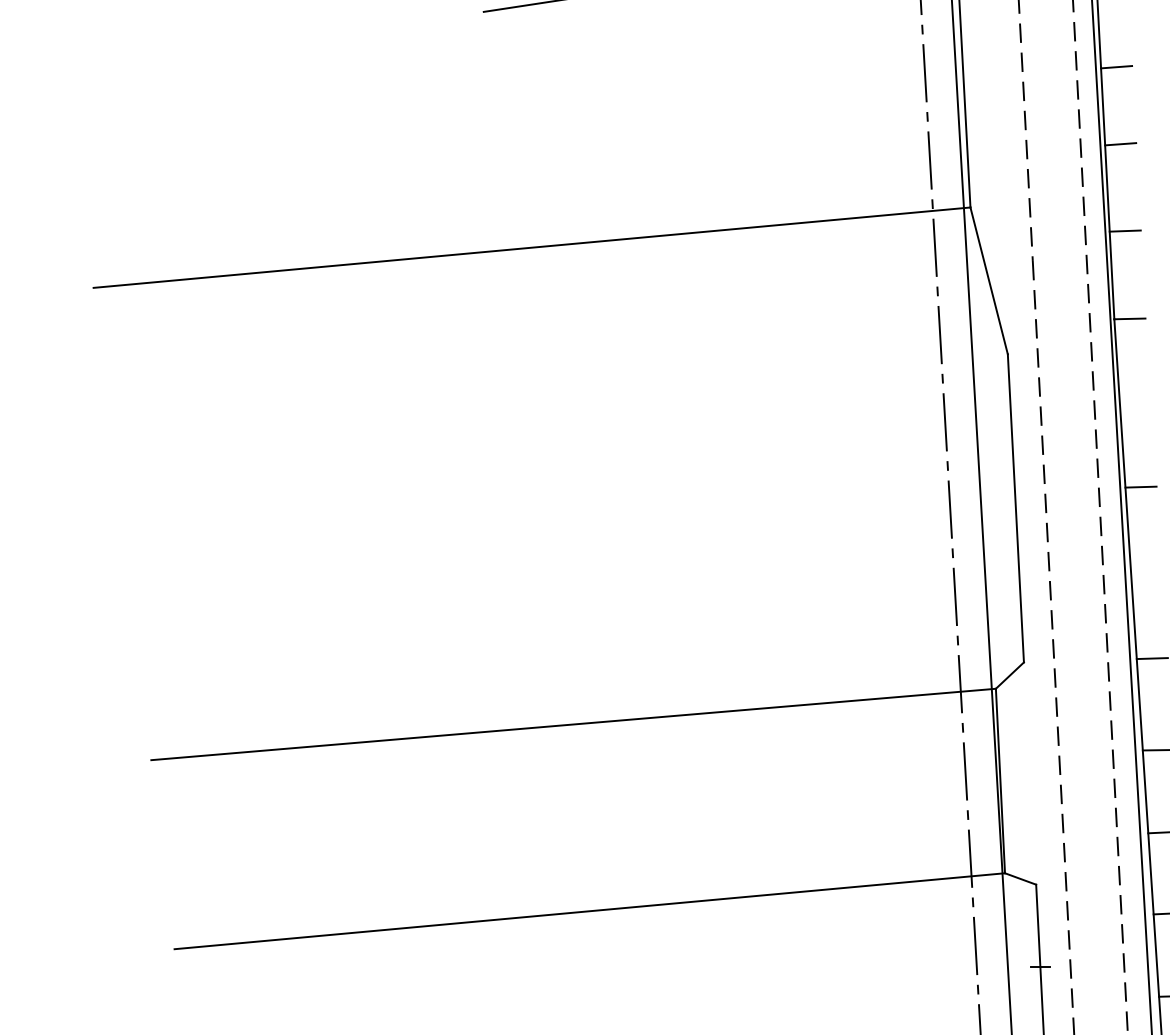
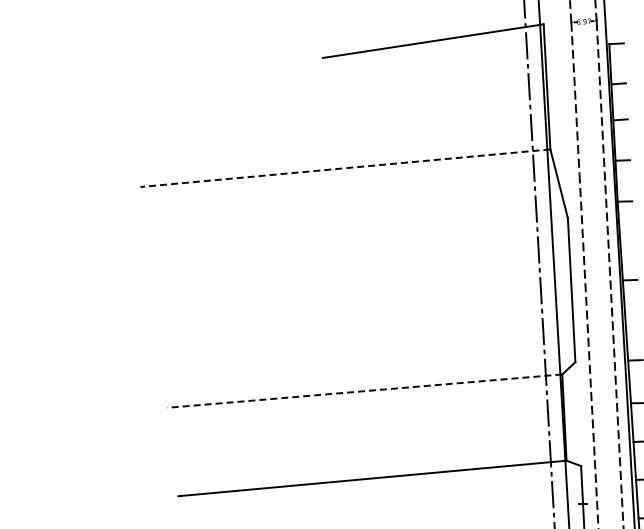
line: (532, 248) -> (345, 168), solid -> dashed
line: (572, 725) -> (364, 391), solid -> dashed

